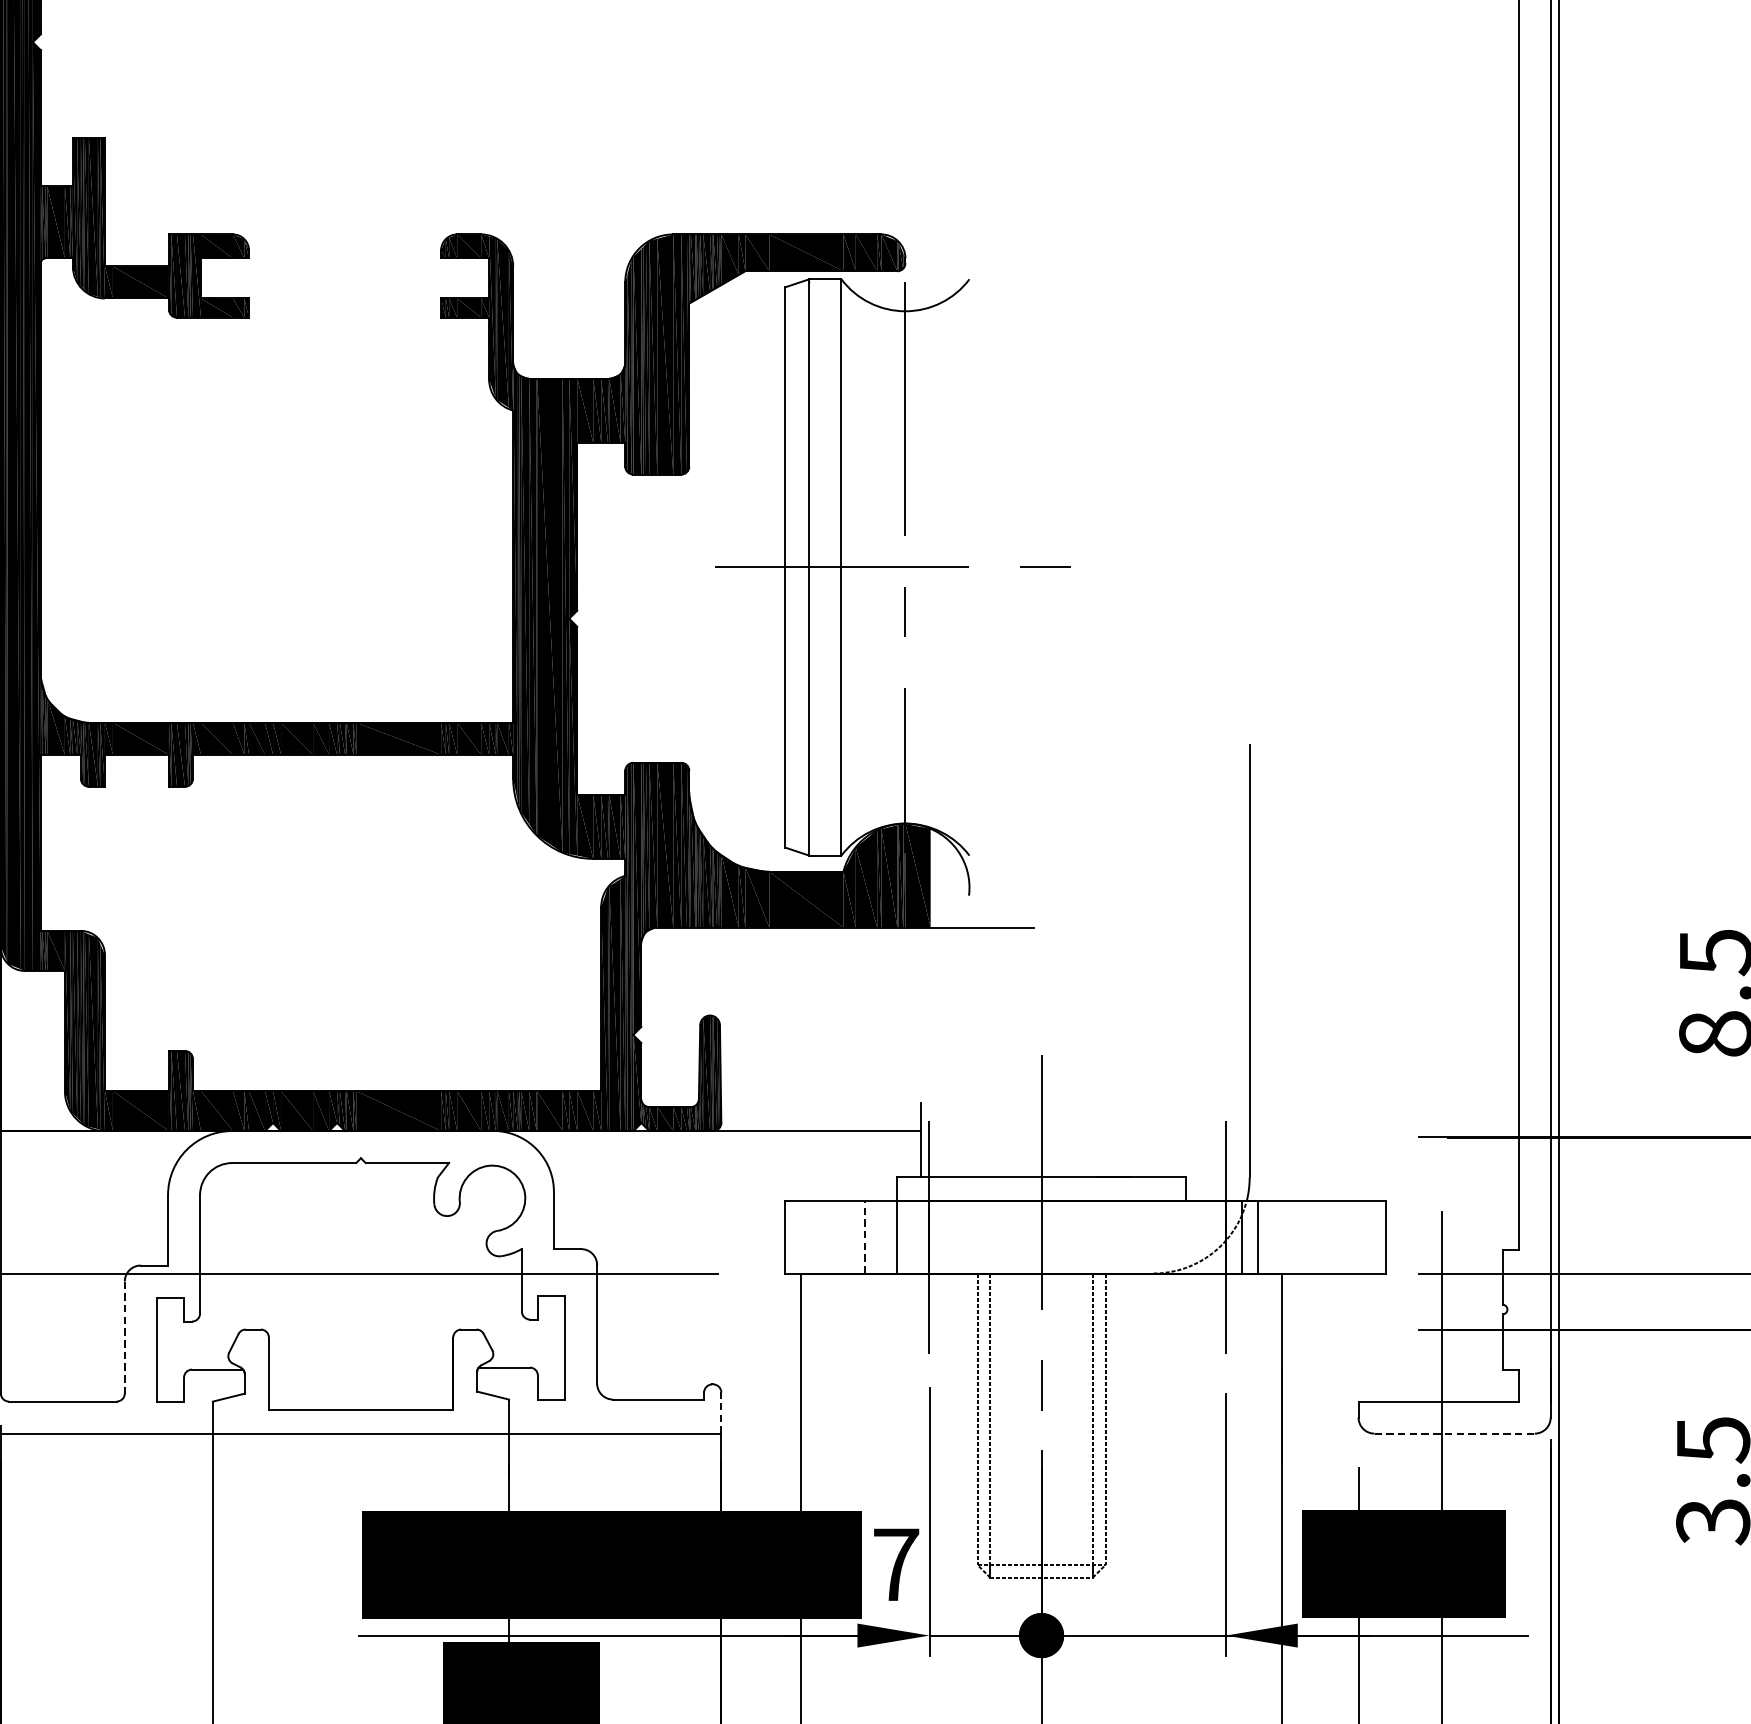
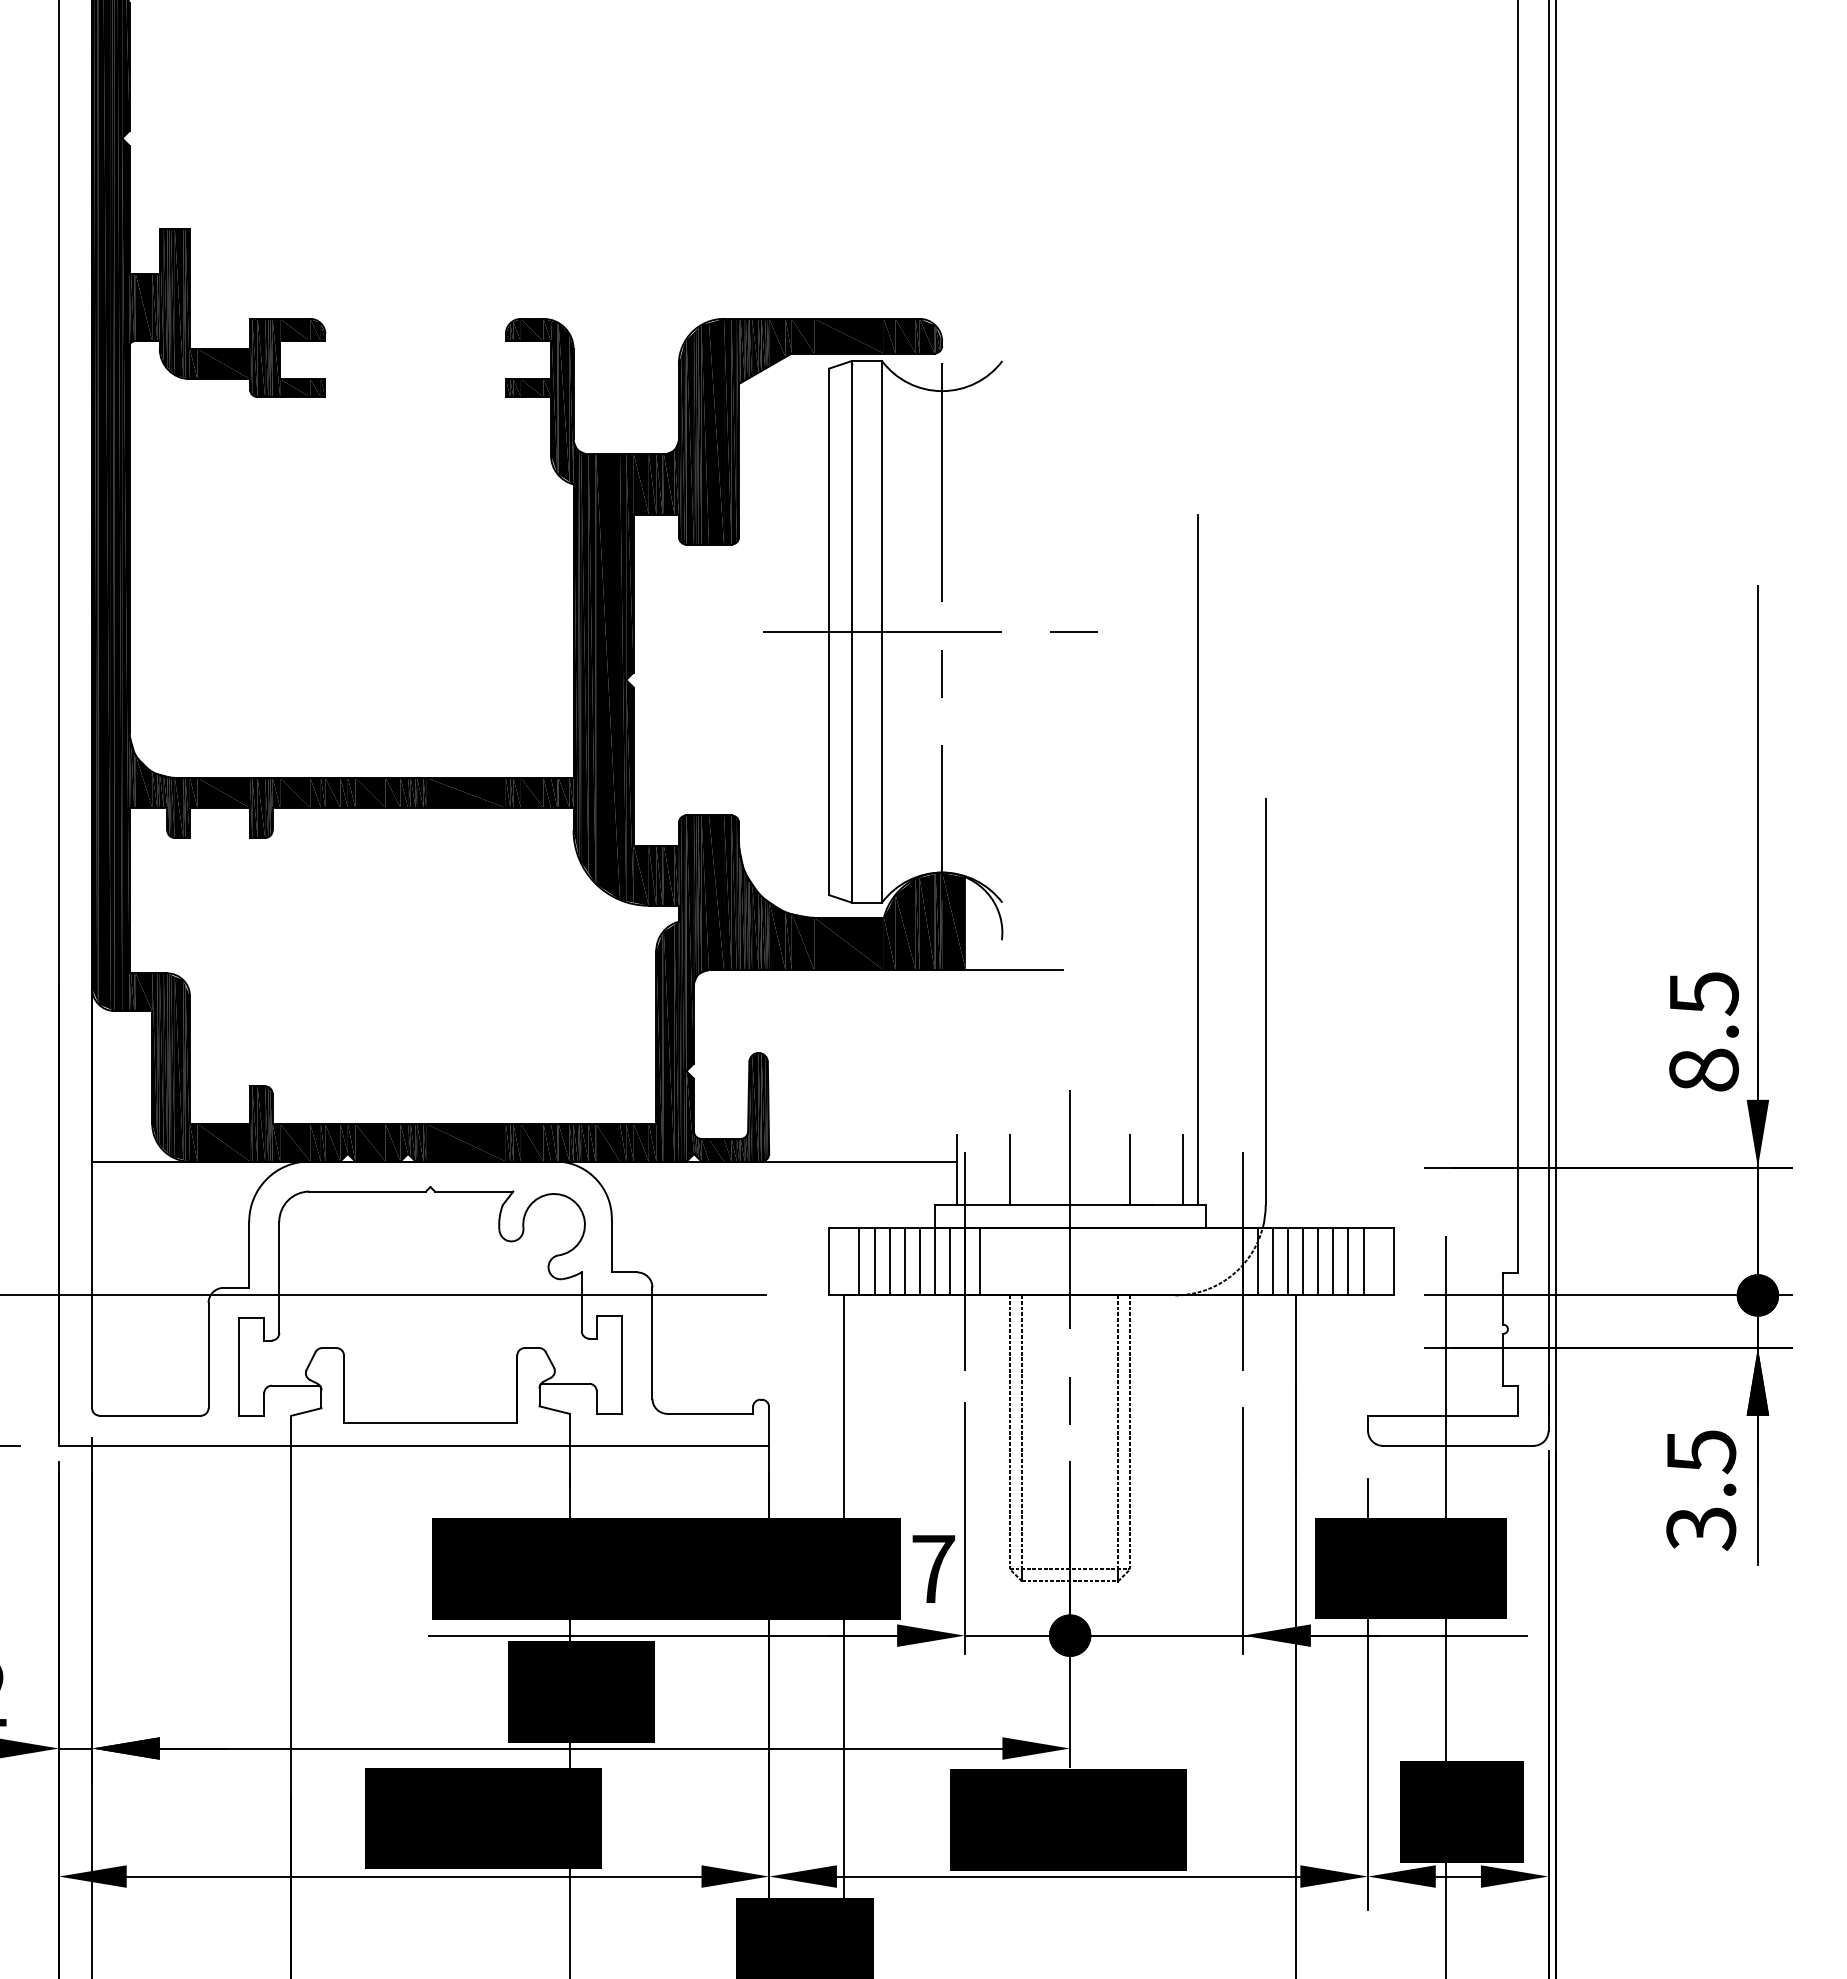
line: (1177, 809) -> (1197, 859), added
line: (977, 1140) -> (1009, 1170), added
line: (1105, 1140) -> (1130, 1170), added
line: (1162, 1140) -> (1183, 1170), added
line: (817, 1237) -> (859, 1261), added
line: (833, 1237) -> (874, 1261), added
line: (849, 1237) -> (889, 1261), added
line: (865, 1237) -> (904, 1261), dashed -> solid
line: (881, 1237) -> (919, 1261), added
line: (913, 1237) -> (949, 1261), added
line: (945, 1237) -> (979, 1261), added
line: (1273, 1237) -> (1288, 1261), added
line: (1289, 1237) -> (1303, 1261), added
line: (1305, 1237) -> (1318, 1261), added
line: (1321, 1237) -> (1333, 1261), added
line: (1337, 1237) -> (1348, 1261), added
line: (1353, 1237) -> (1363, 1261), added
line: (124, 1337) -> (208, 1355), dashed -> solid
line: (721, 1413) -> (769, 1426), dashed -> solid
line: (1454, 1433) -> (1458, 1445), dashed -> solid

